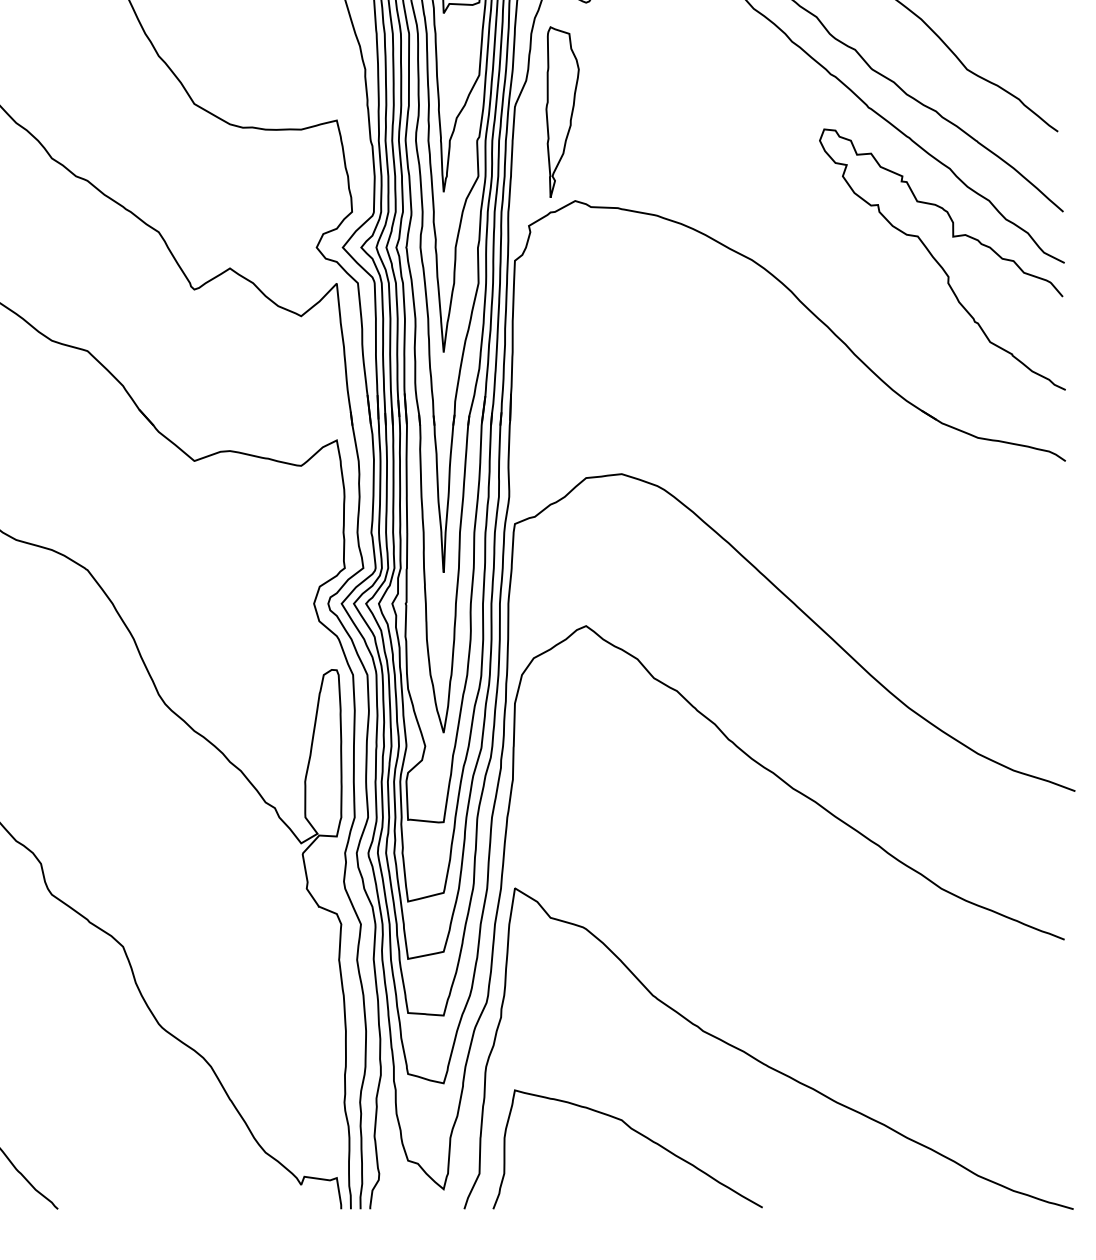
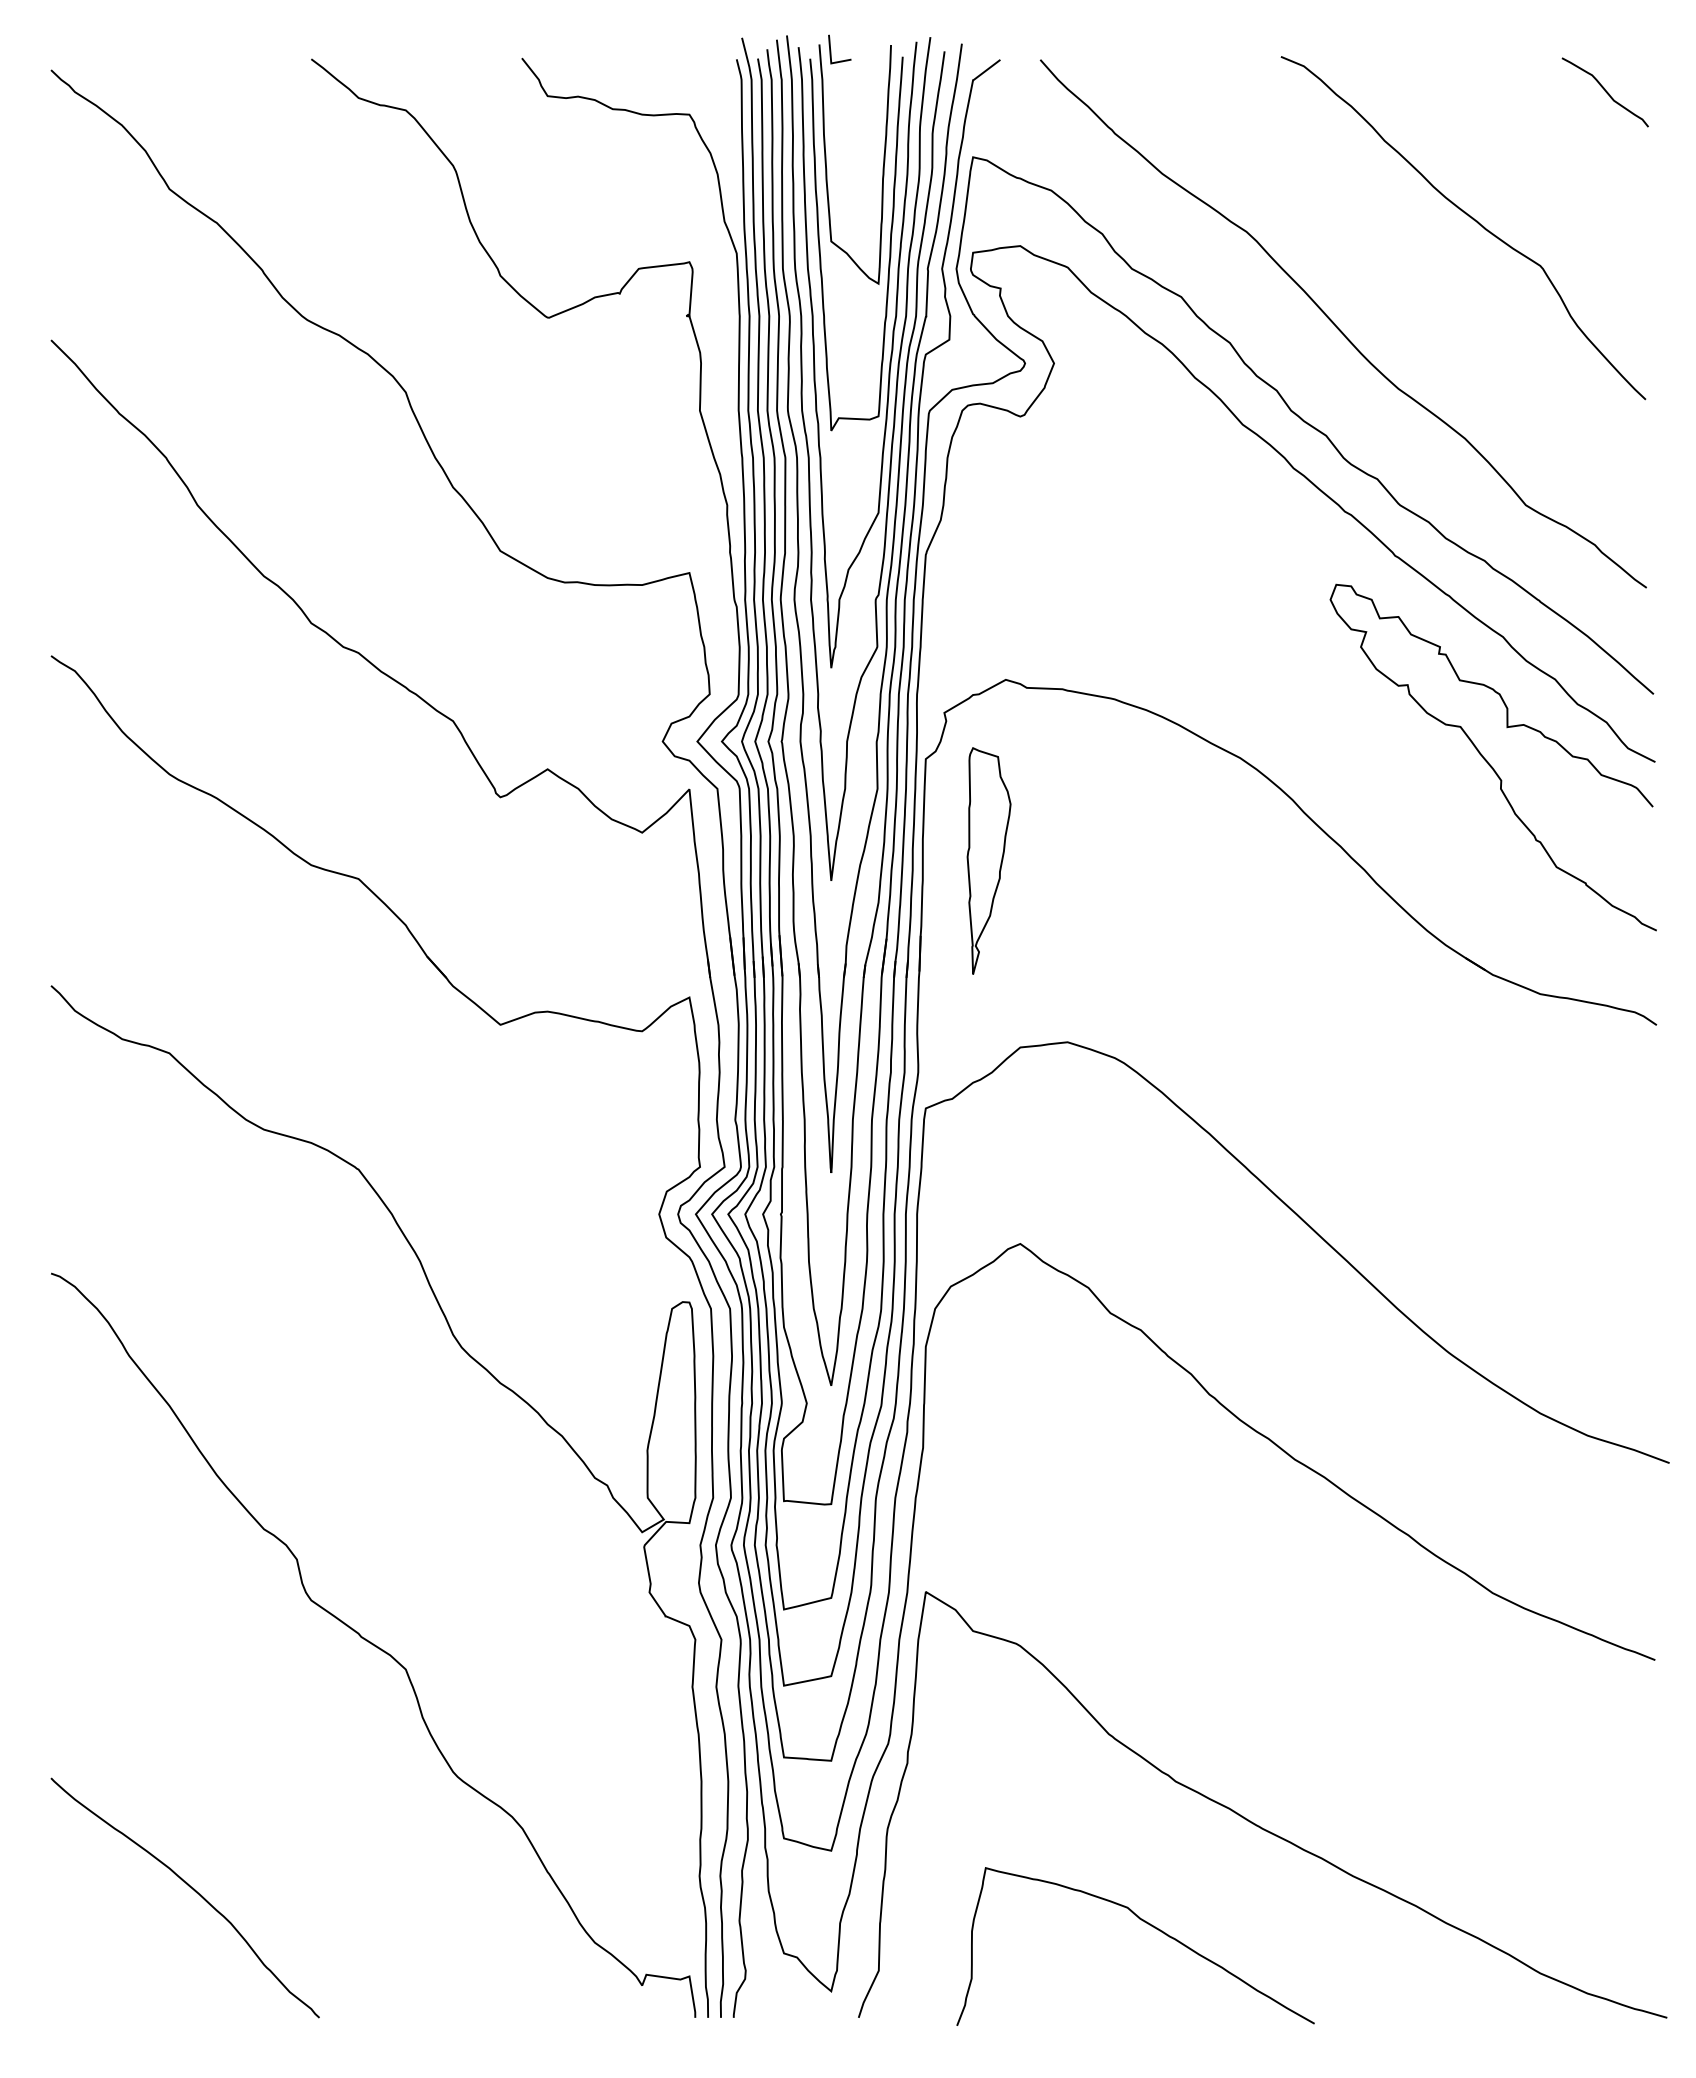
part: (562, 111) -> (988, 860), moved
curve: (636, 1132) -> (1147, 1924), moved

